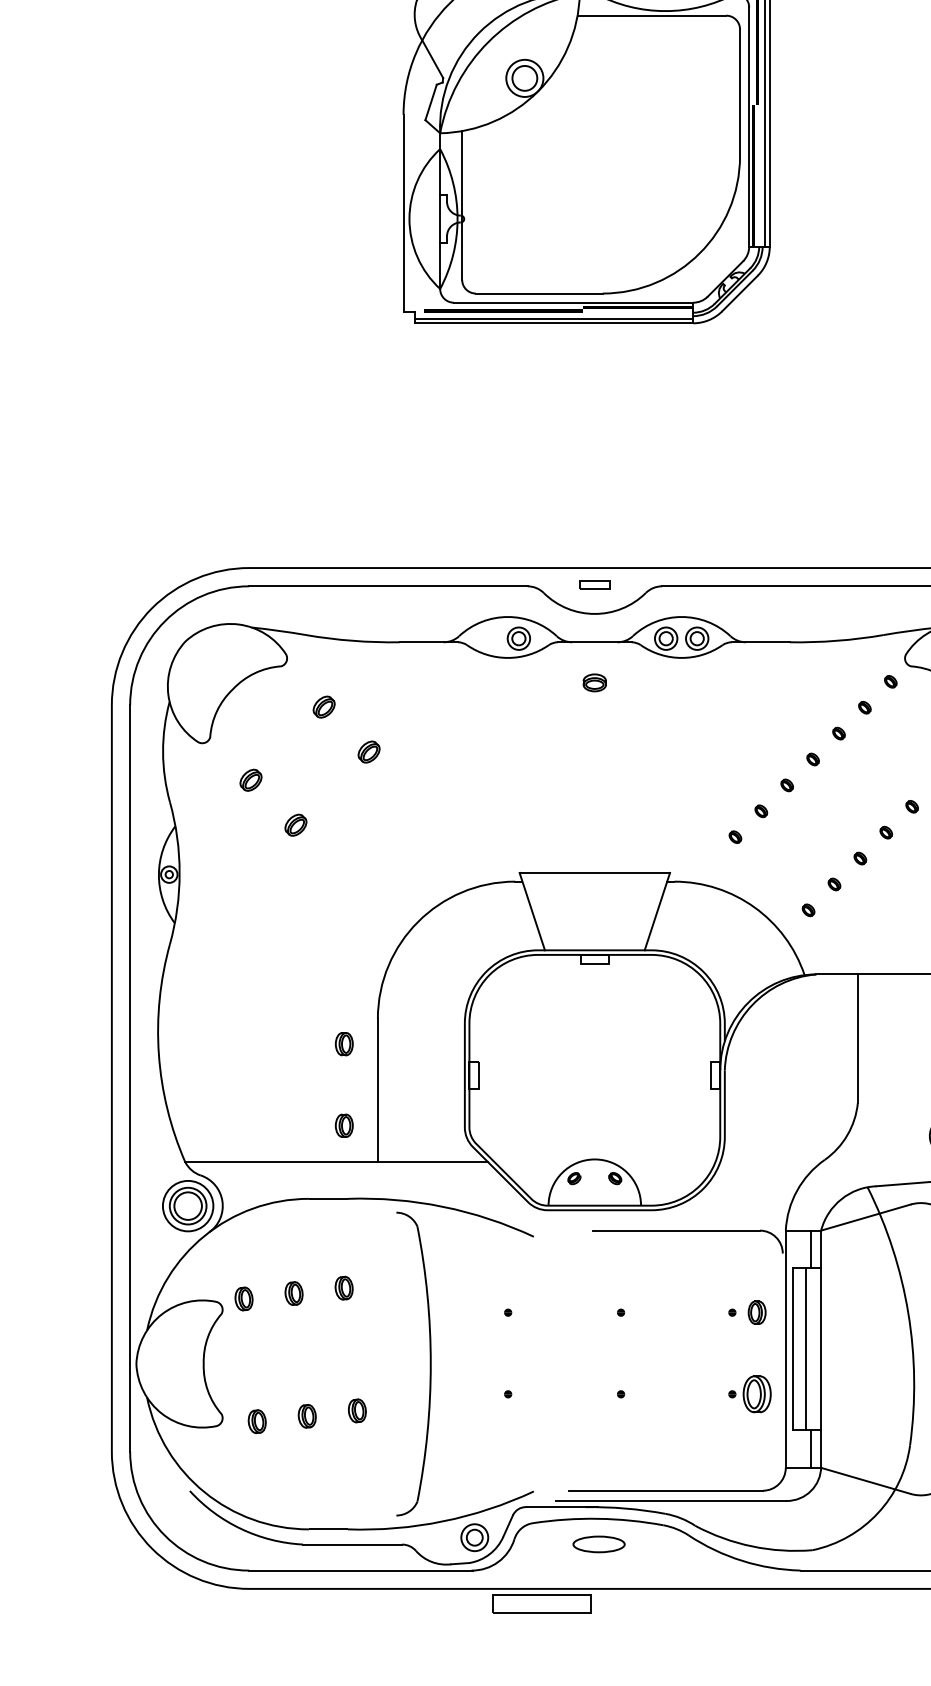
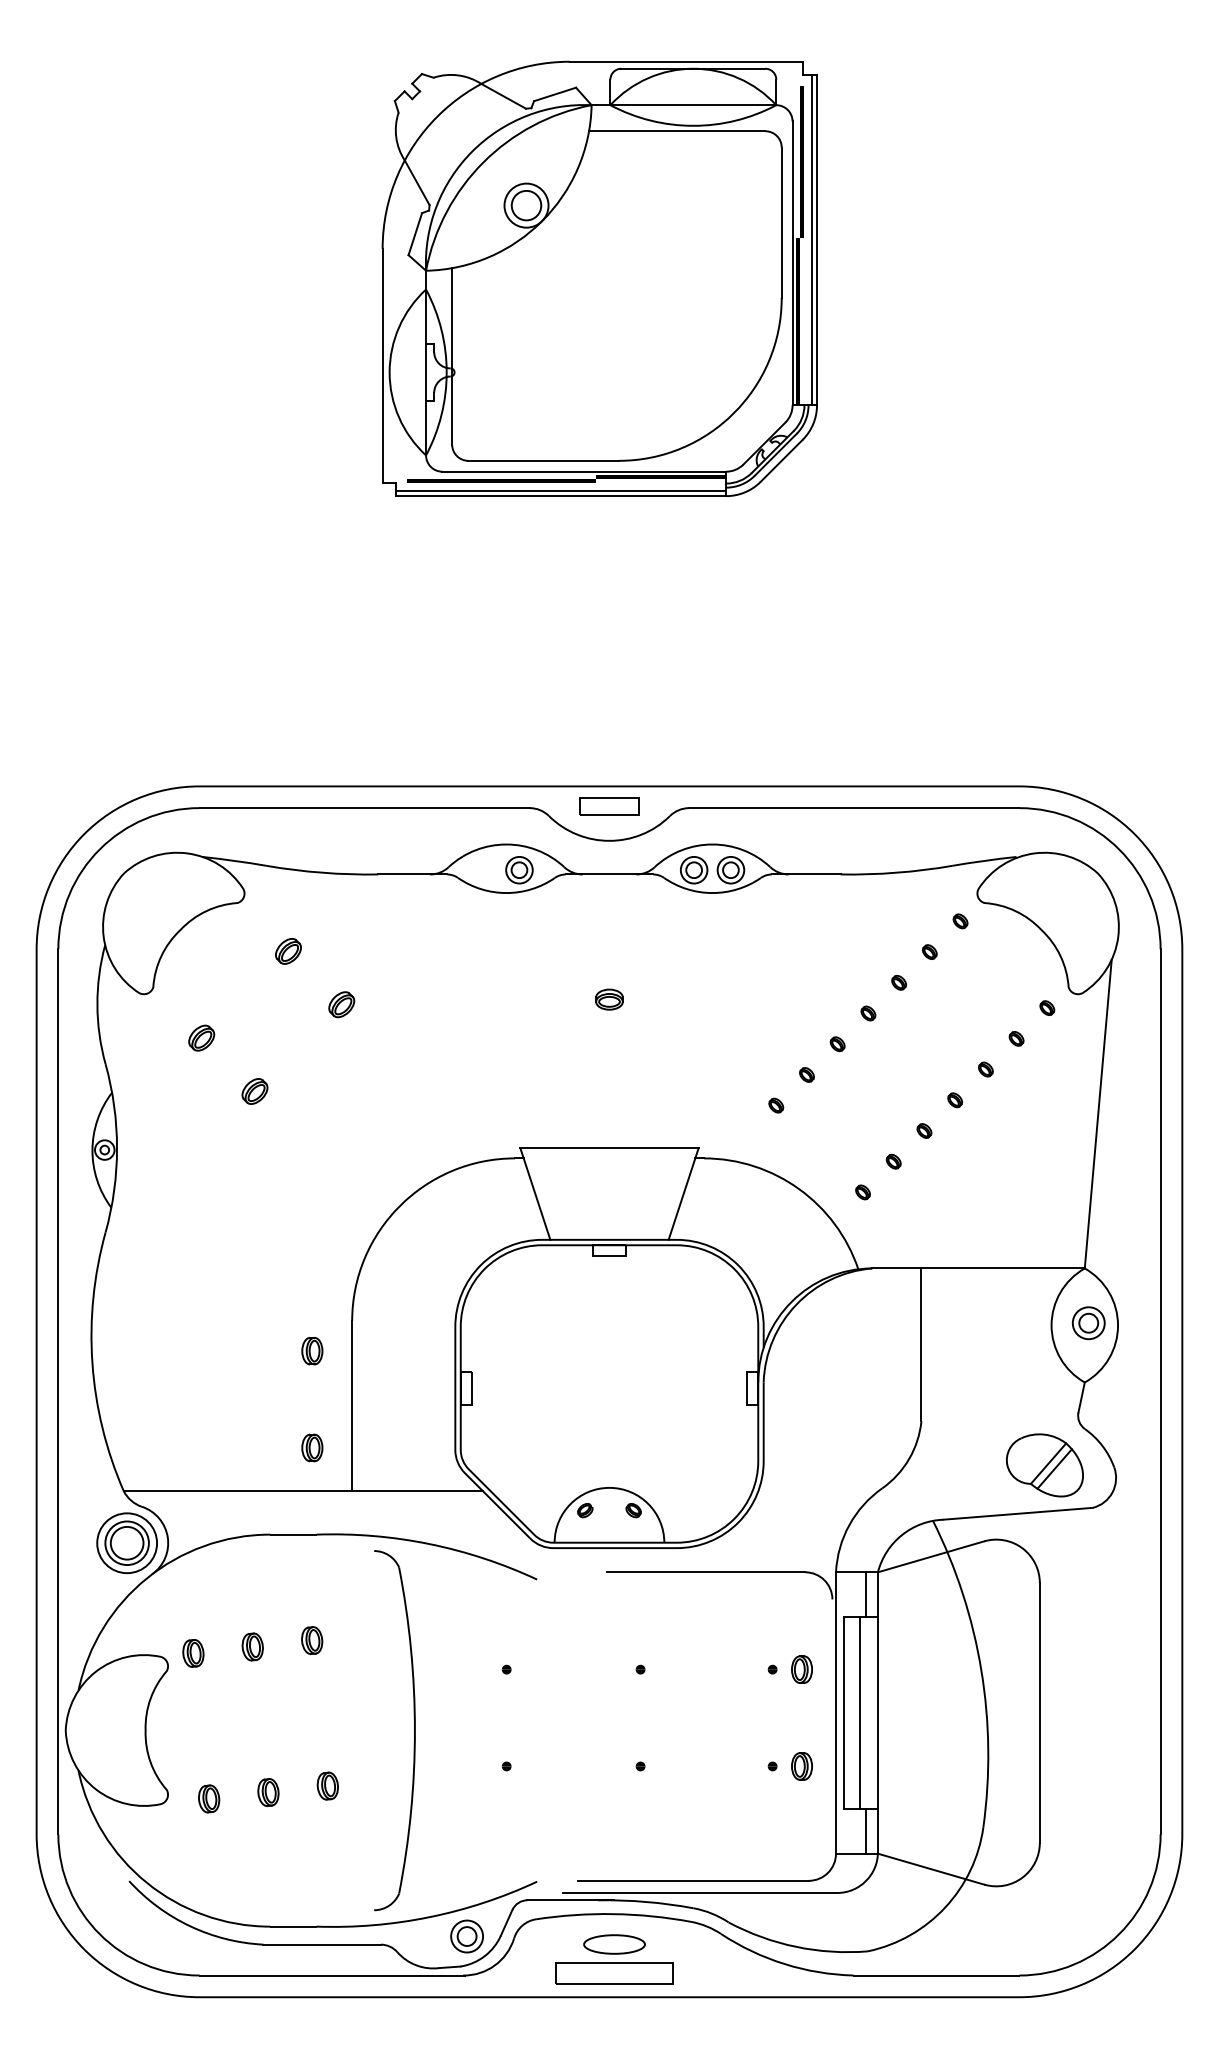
part: (594, 584) -> (609, 806), size x1.67
part: (594, 682) -> (609, 999), moved
part: (756, 1394) -> (801, 1766), size x0.62
part: (541, 1604) -> (614, 1973), moved

